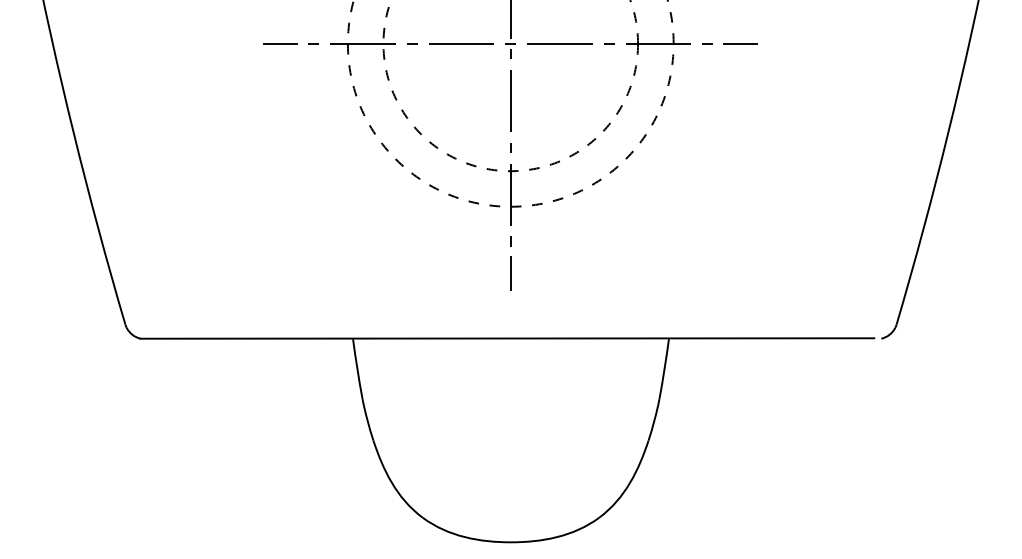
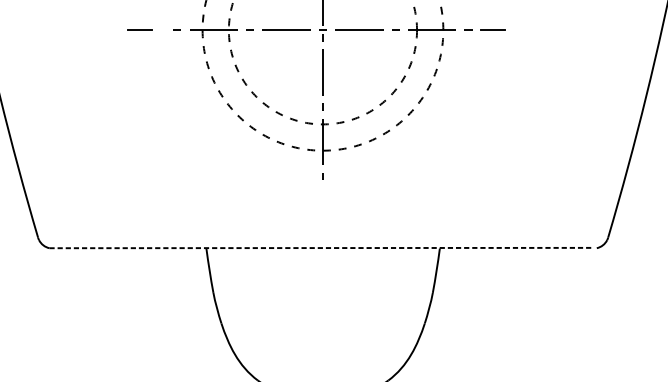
line: (280, 43) -> (139, 30), moved
line: (510, 273) -> (322, 200), removed
line: (507, 338) -> (320, 248), solid -> dashed

